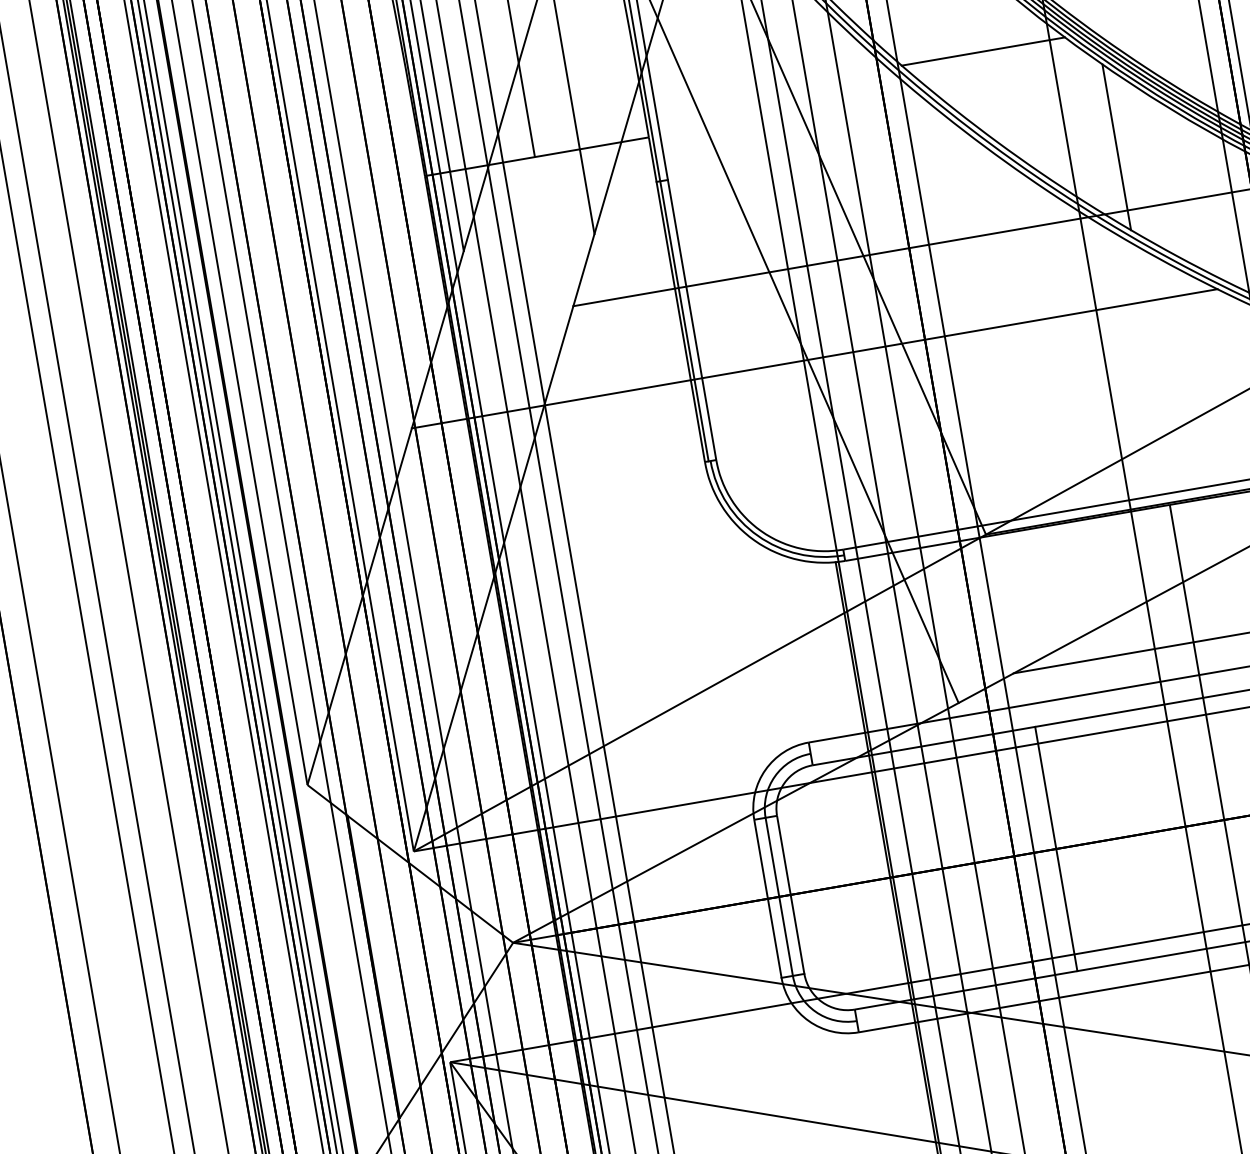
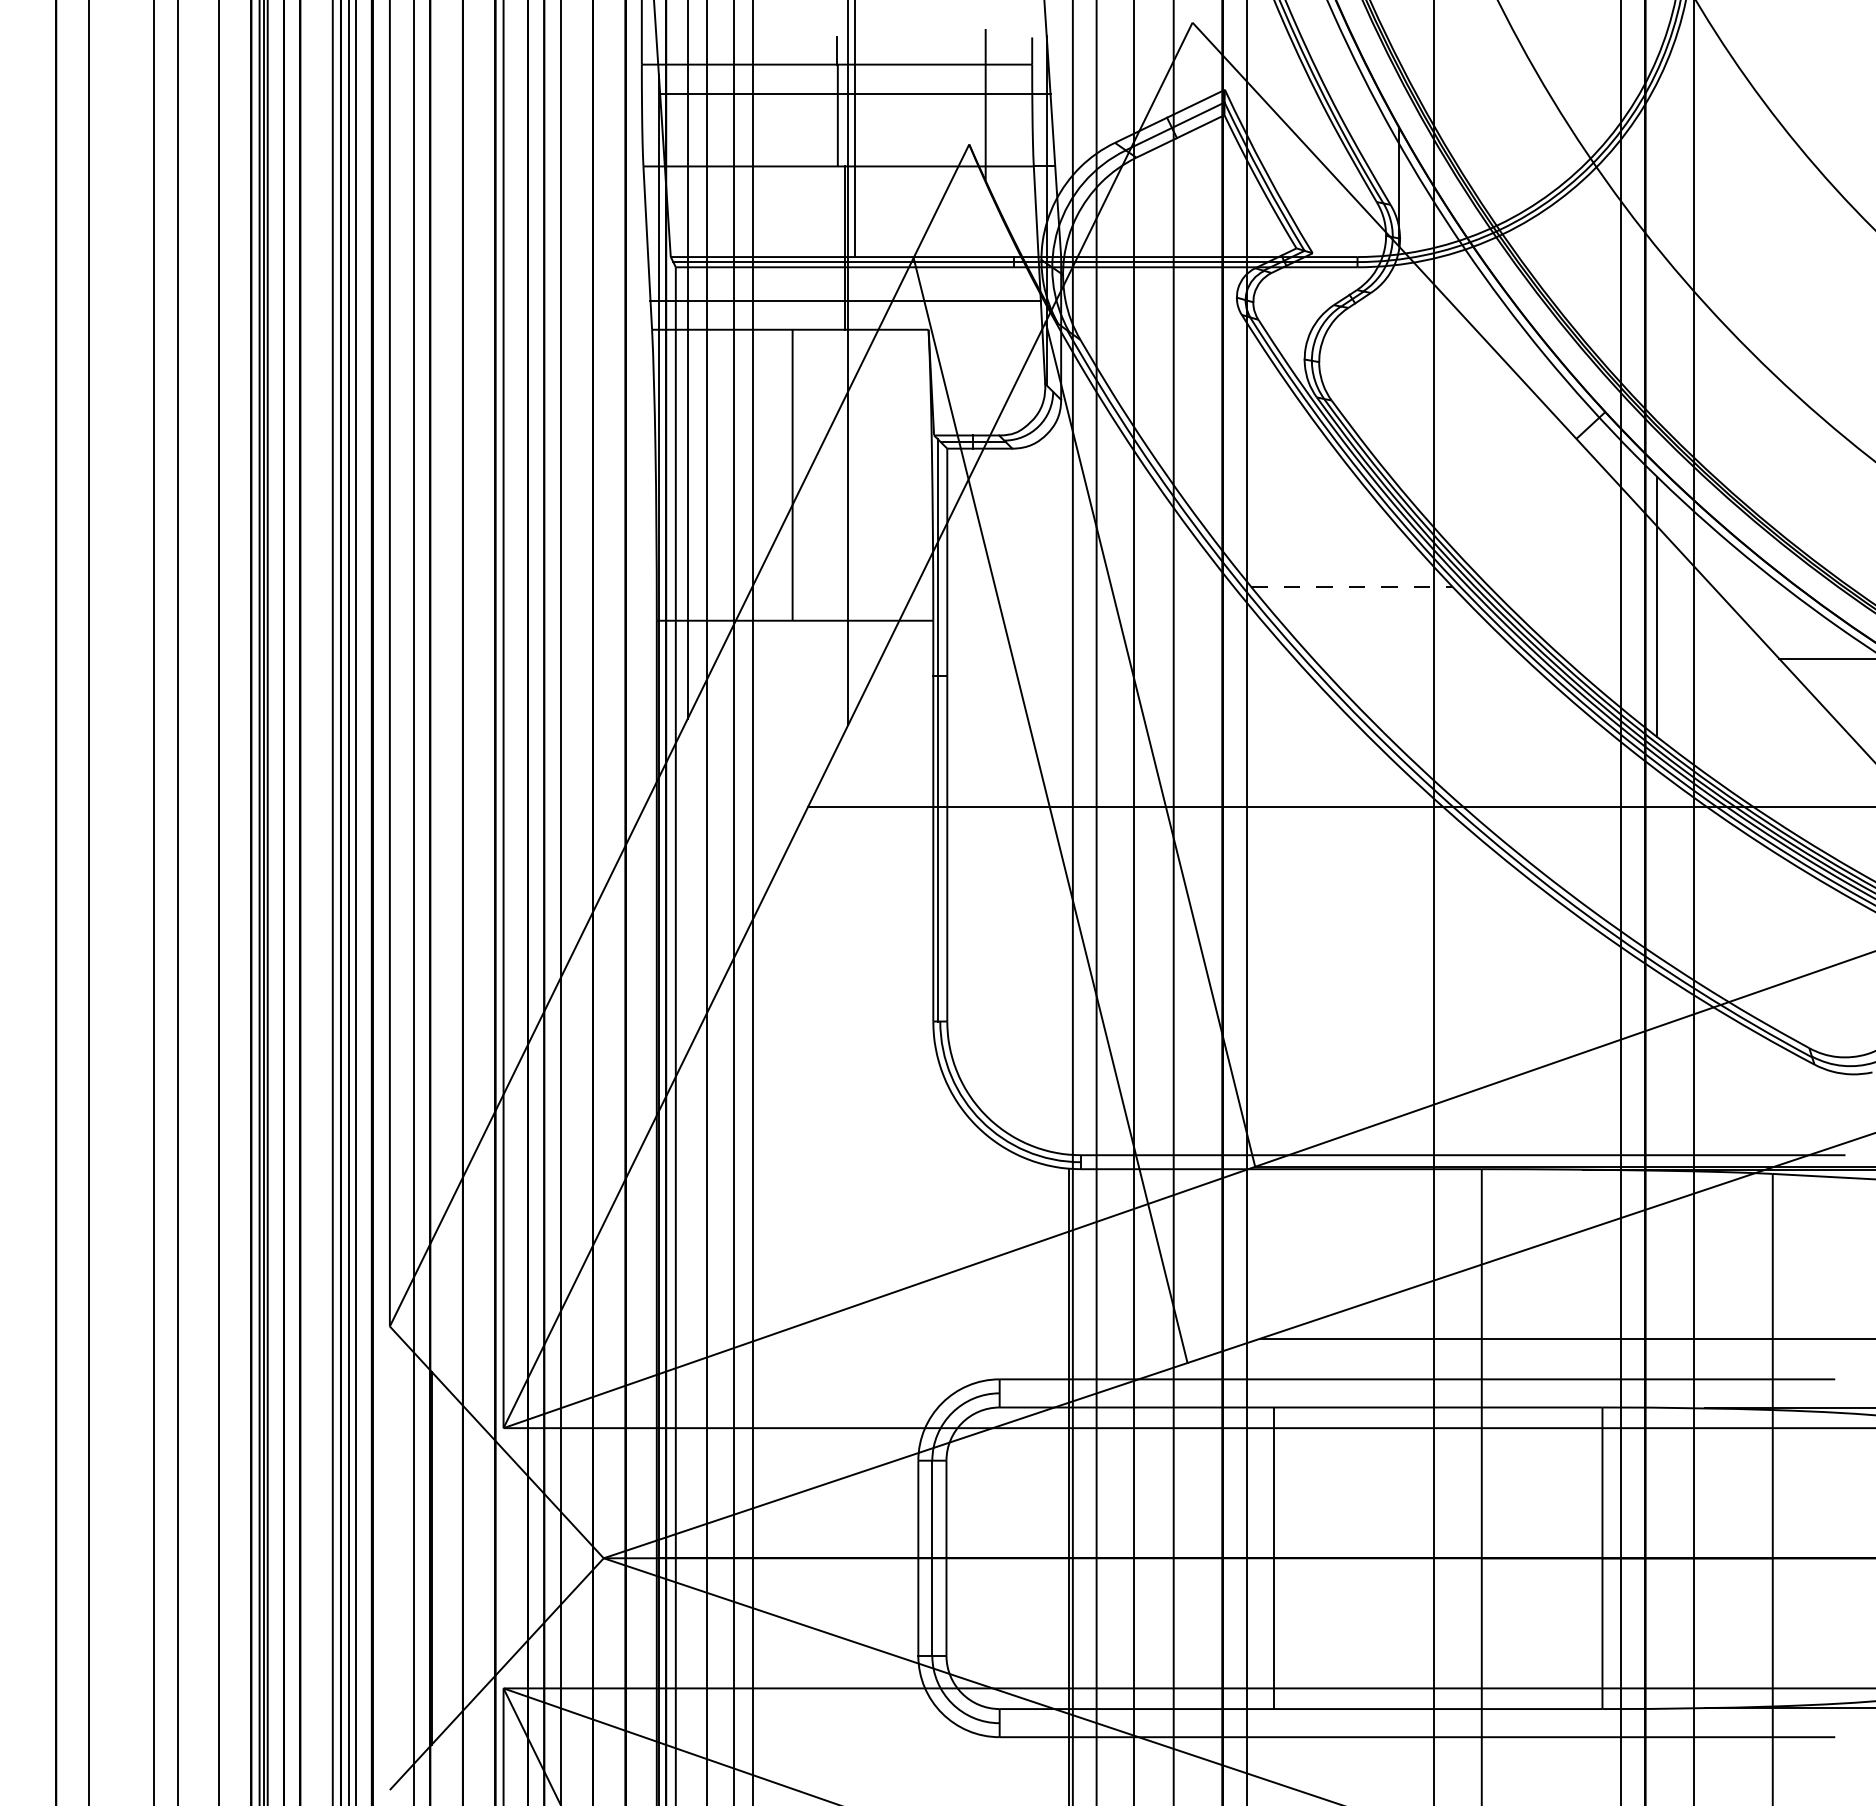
line: (983, 51) -> (1352, 587), solid -> dashed
line: (1116, 147) -> (1492, 729), removed
line: (814, 358) -> (1085, 920), removed

